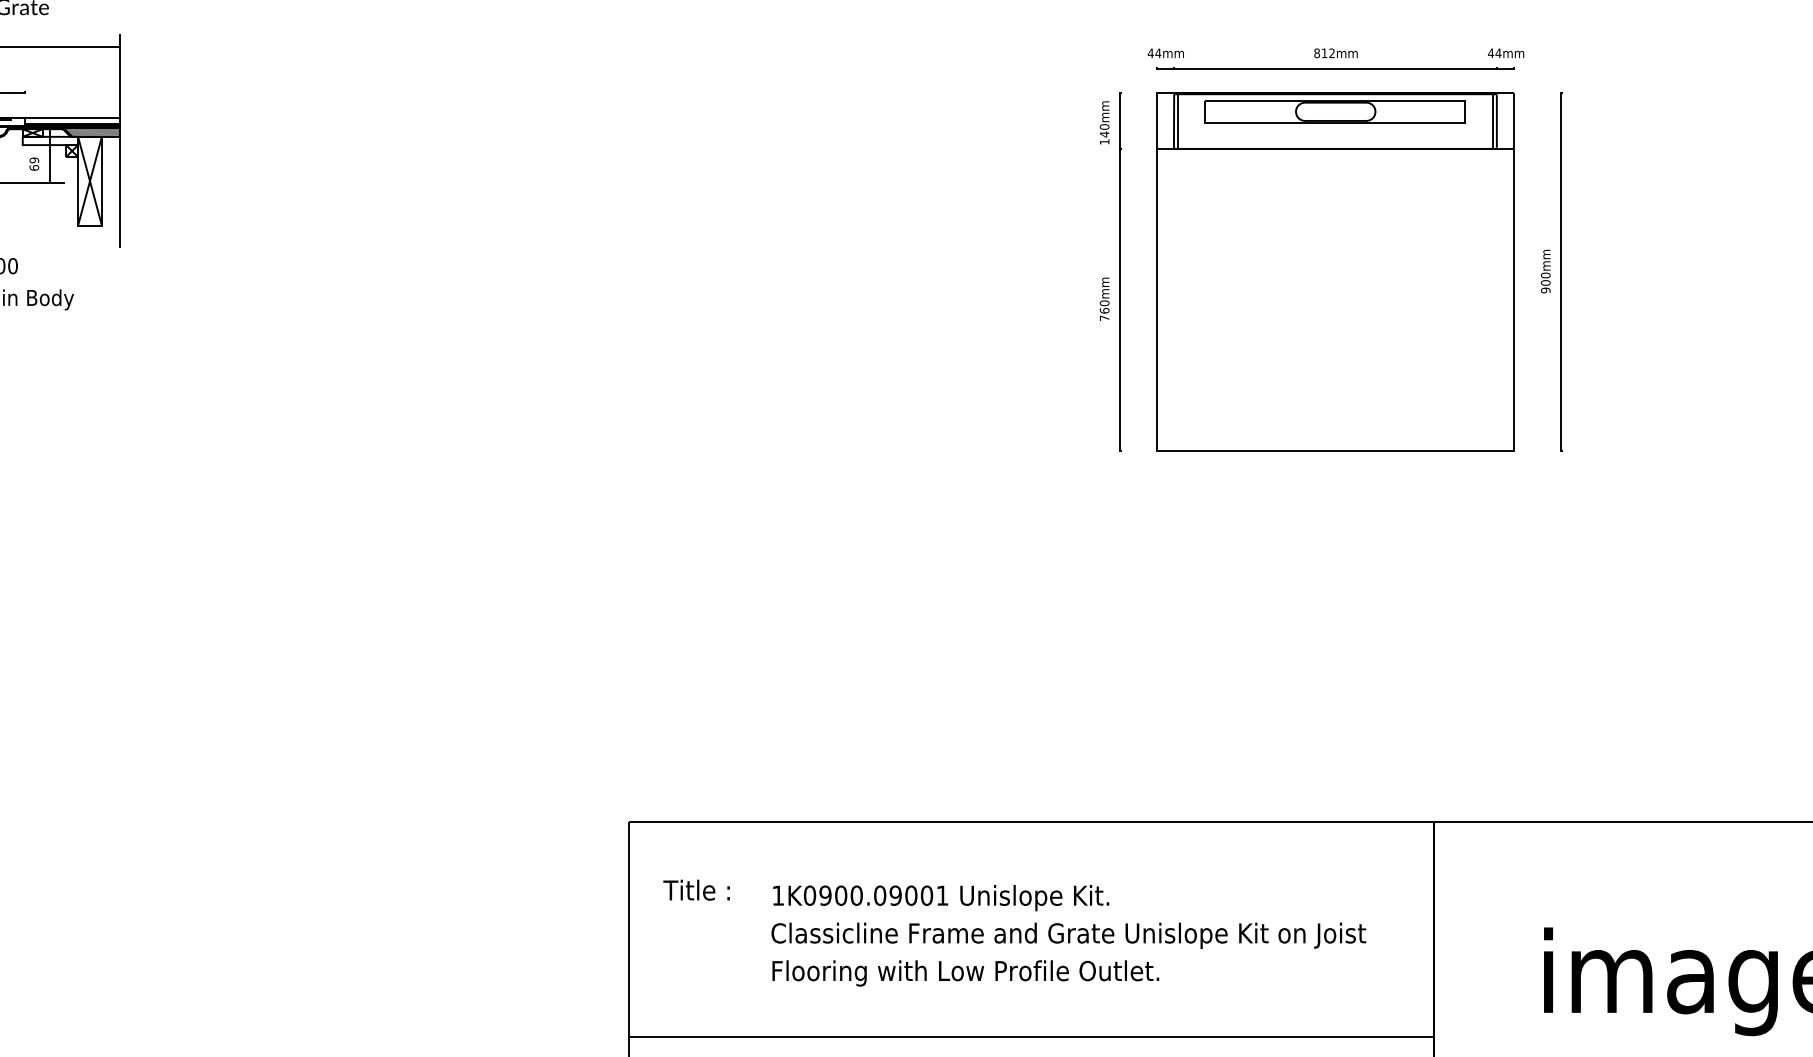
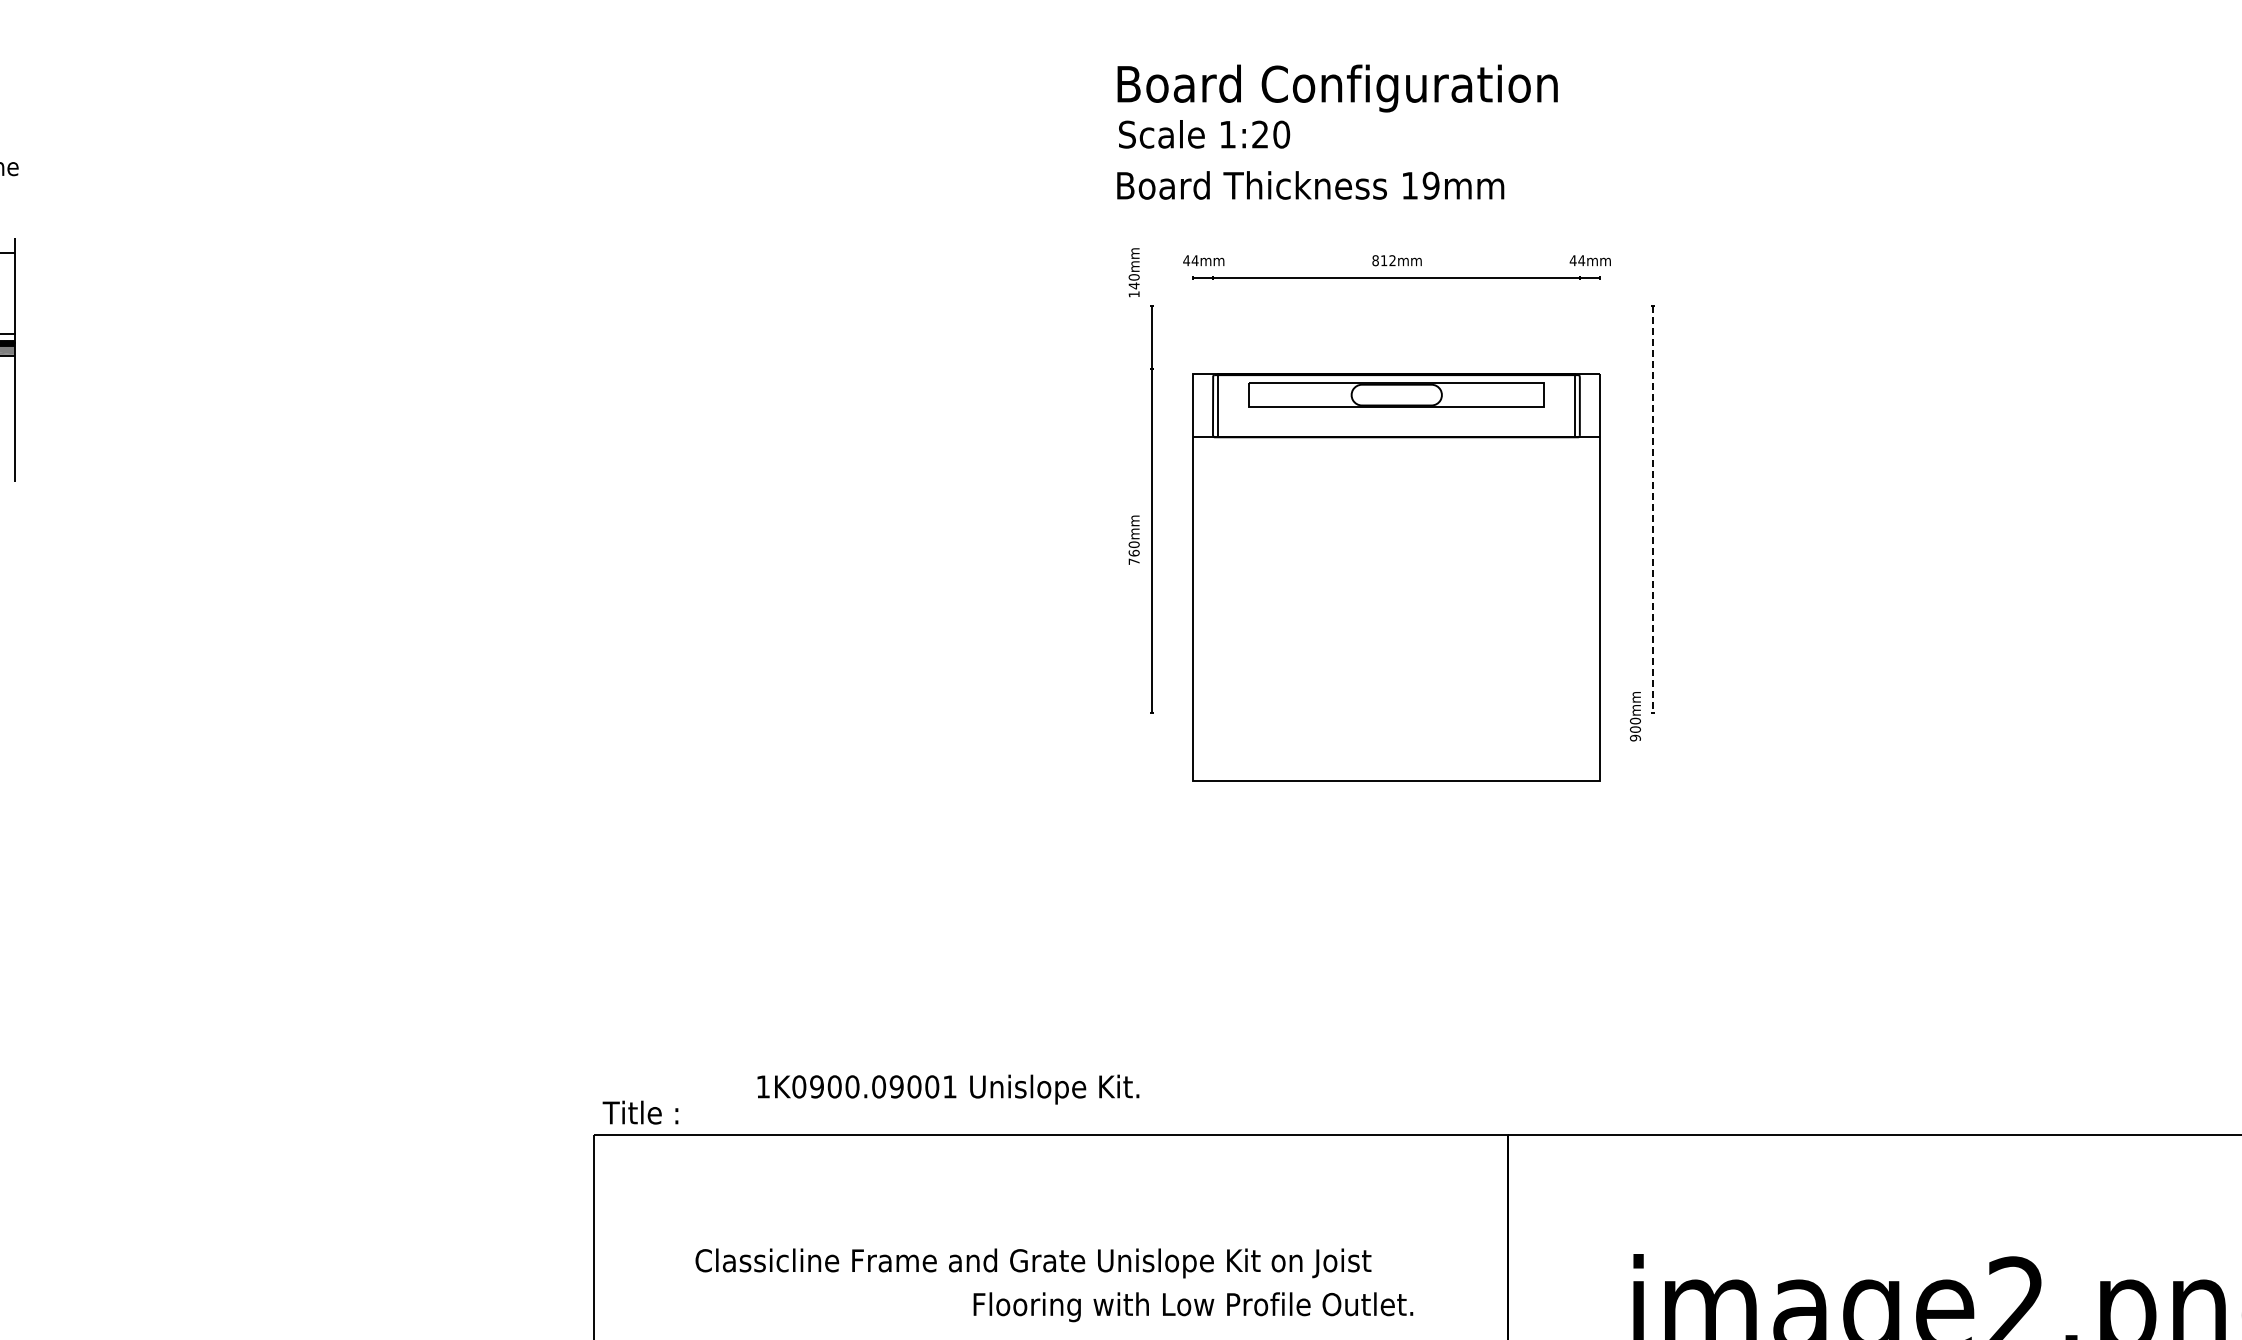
text: (1104, 122) -> (1133, 272), moved
text: (1545, 271) -> (1635, 716), moved
part: (1335, 272) -> (1396, 577), moved
line: (1561, 272) -> (1653, 509), solid -> dashed
text: (696, 890) -> (640, 1112), moved
text: (941, 897) -> (948, 1089), moved
text: (1068, 935) -> (1033, 1263), moved
text: (965, 973) -> (1193, 1307), moved

